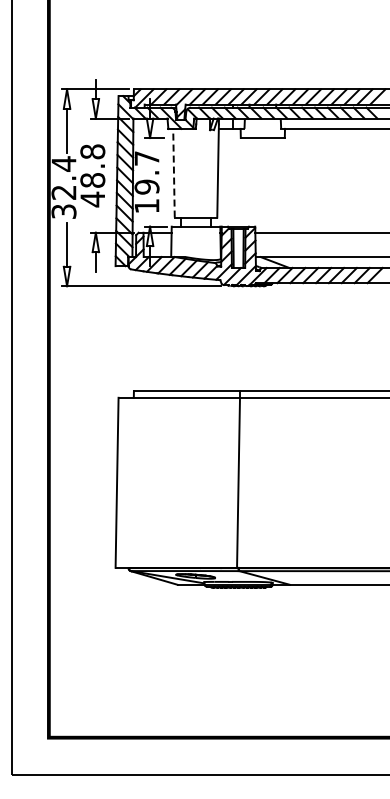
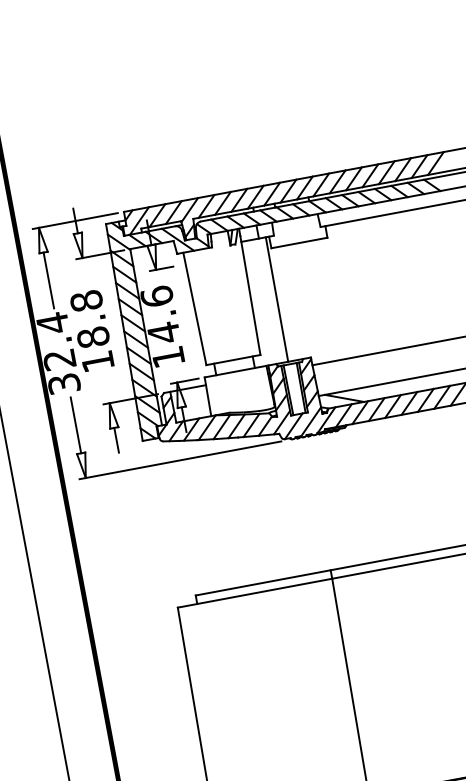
text: (146, 172) -> (159, 314), 19.7 -> 14.6
line: (173, 172) -> (194, 308), dashed -> solid
line: (237, 177) -> (276, 299), added
text: (92, 199) -> (97, 361), 48.8 -> 18.8

